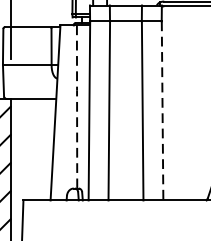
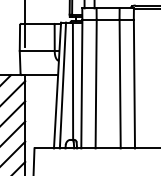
line: (77, 107) -> (73, 81), dashed -> solid
line: (162, 111) -> (134, 84), dashed -> solid
line: (62, 112) -> (62, 85), added

